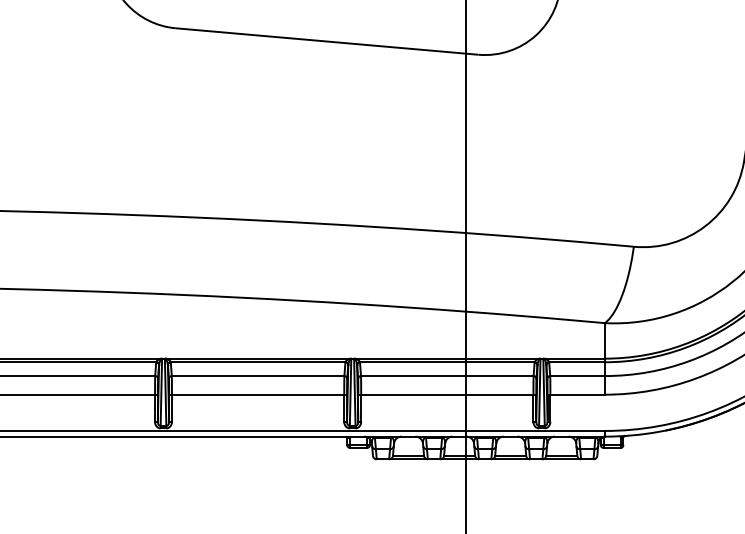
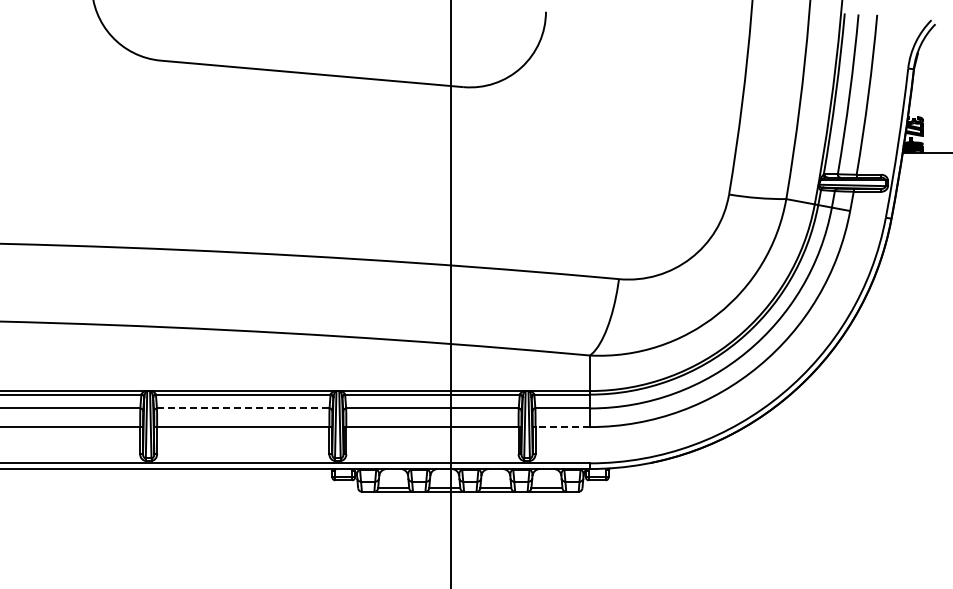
line: (258, 376) -> (243, 408), solid -> dashed
line: (577, 395) -> (562, 427), solid -> dashed

